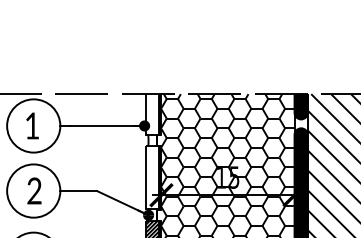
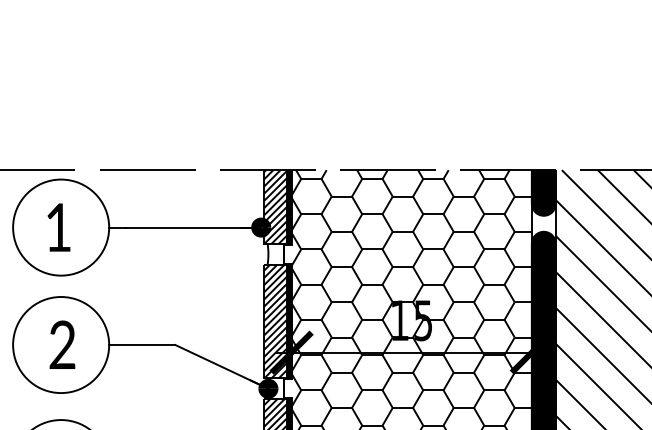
hatch: (152, 114) -> (275, 206), added
hatch: (152, 177) -> (275, 320), added

